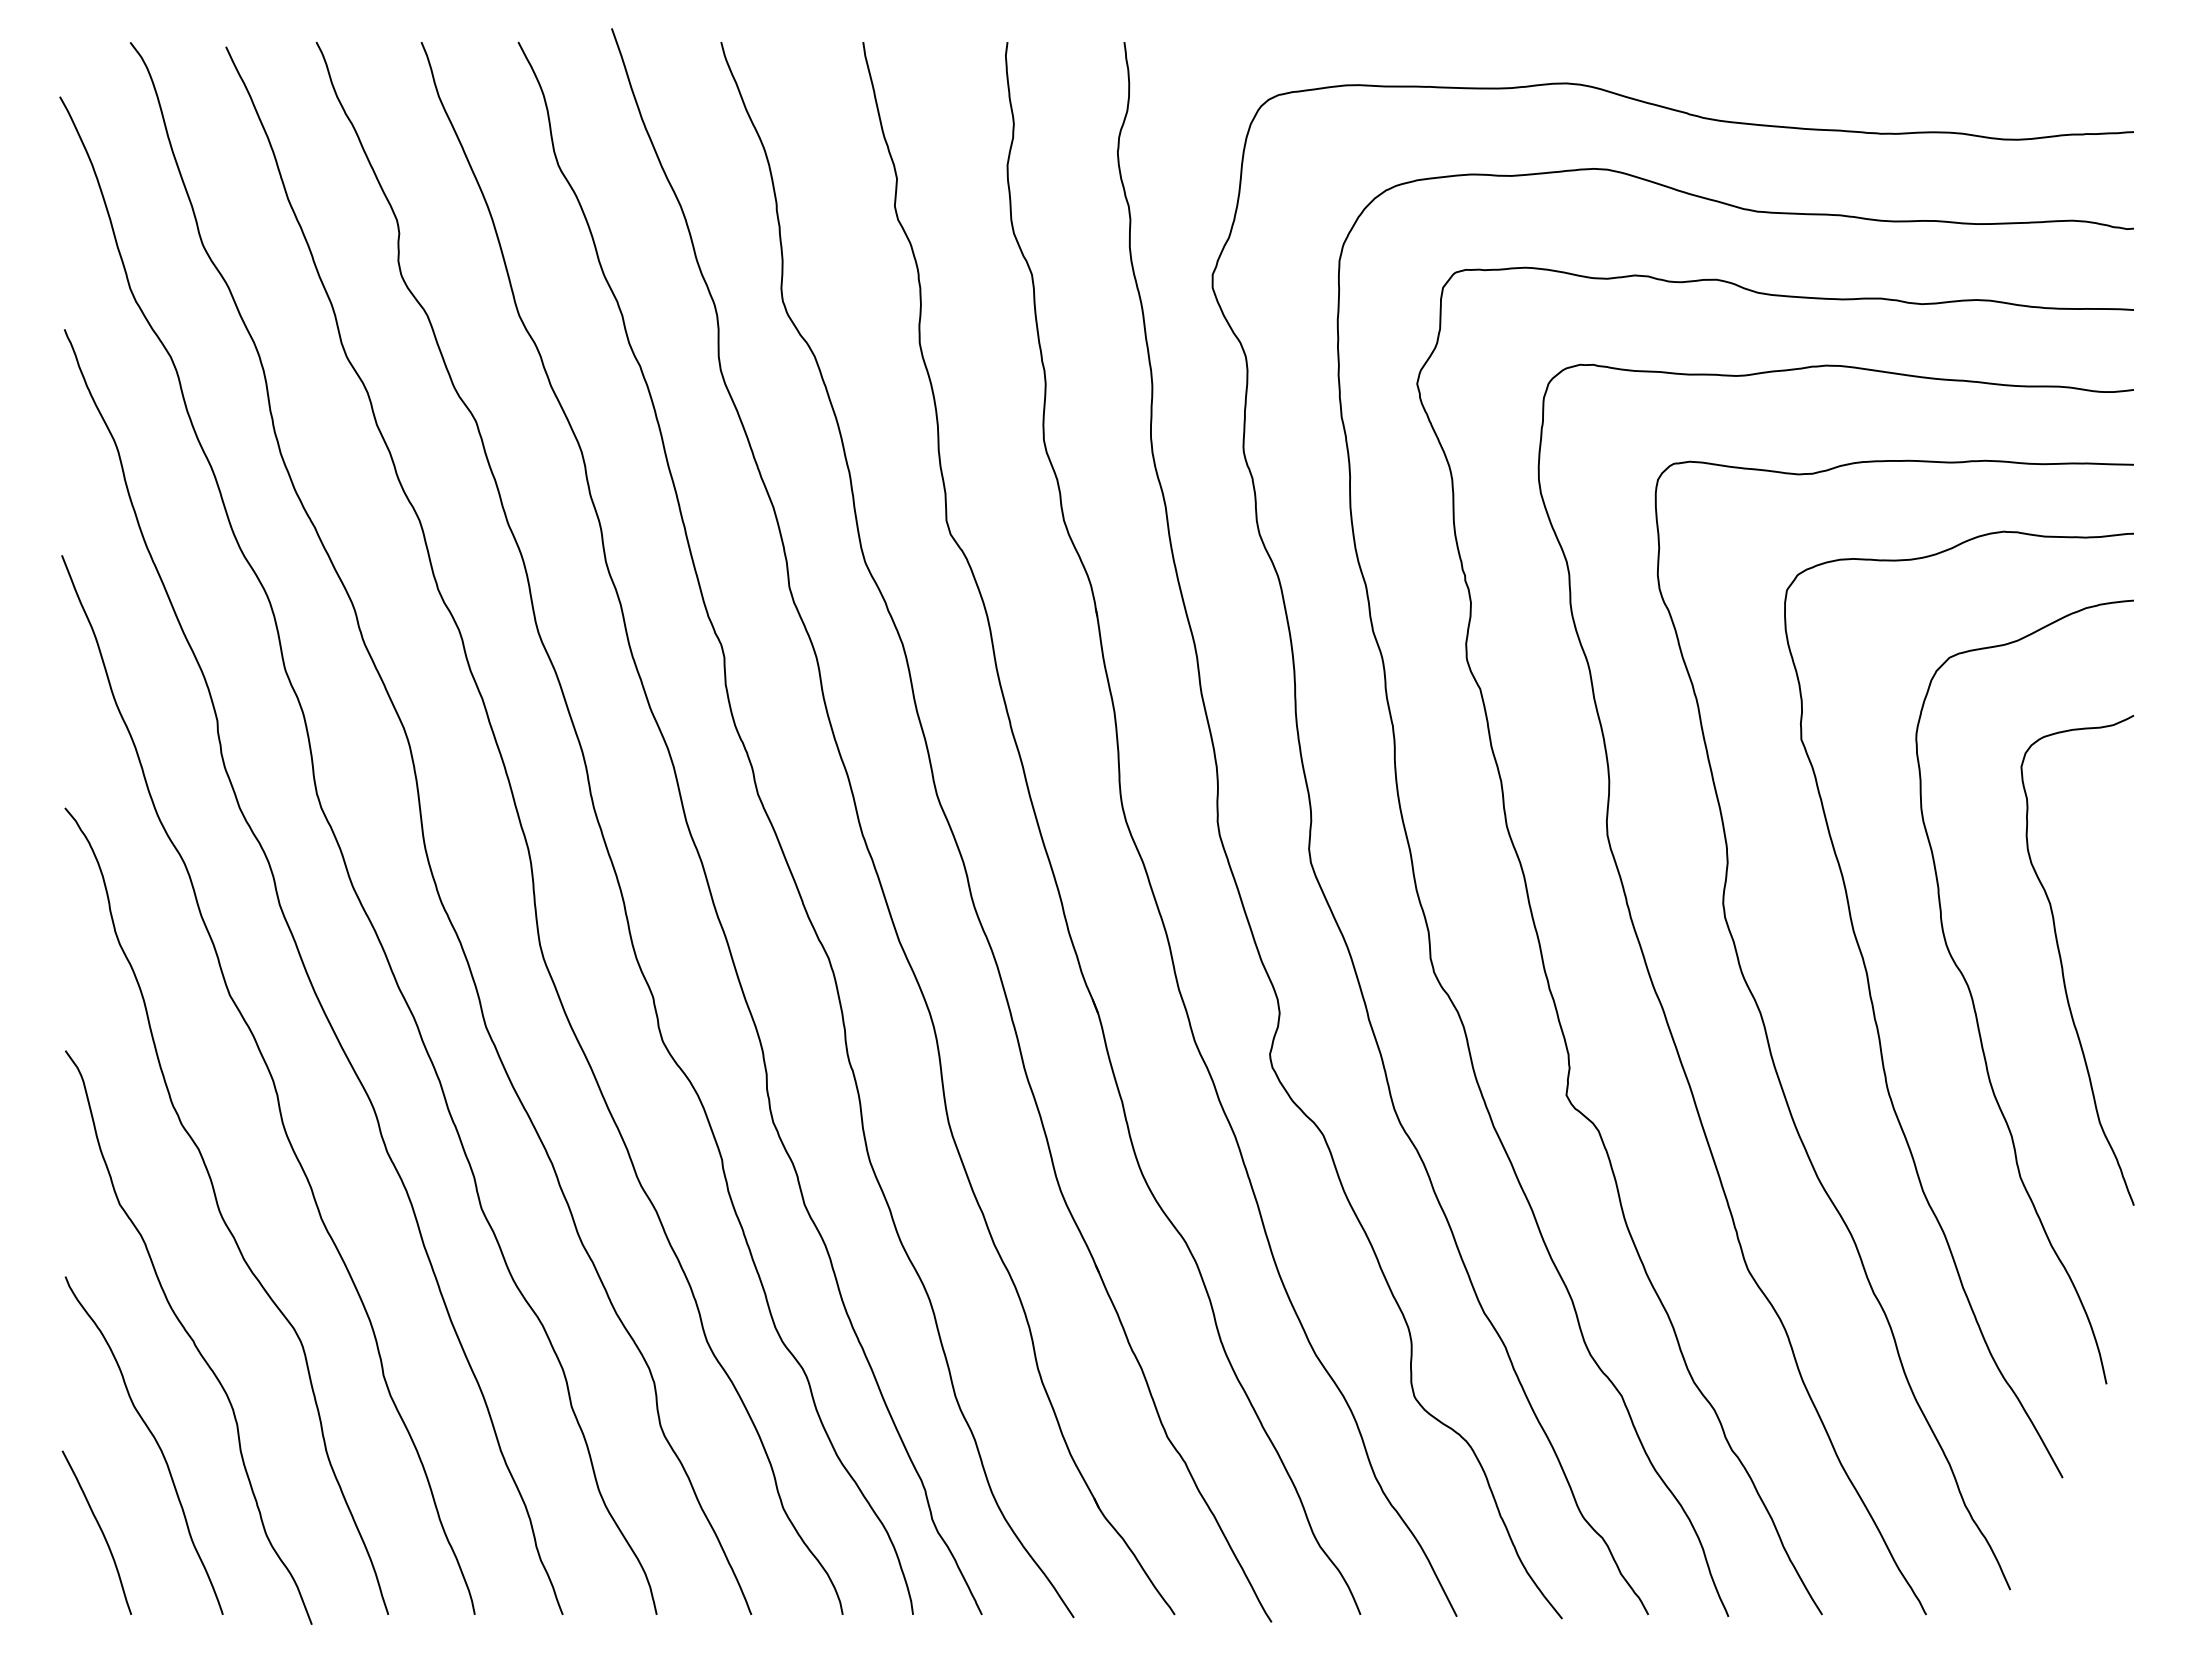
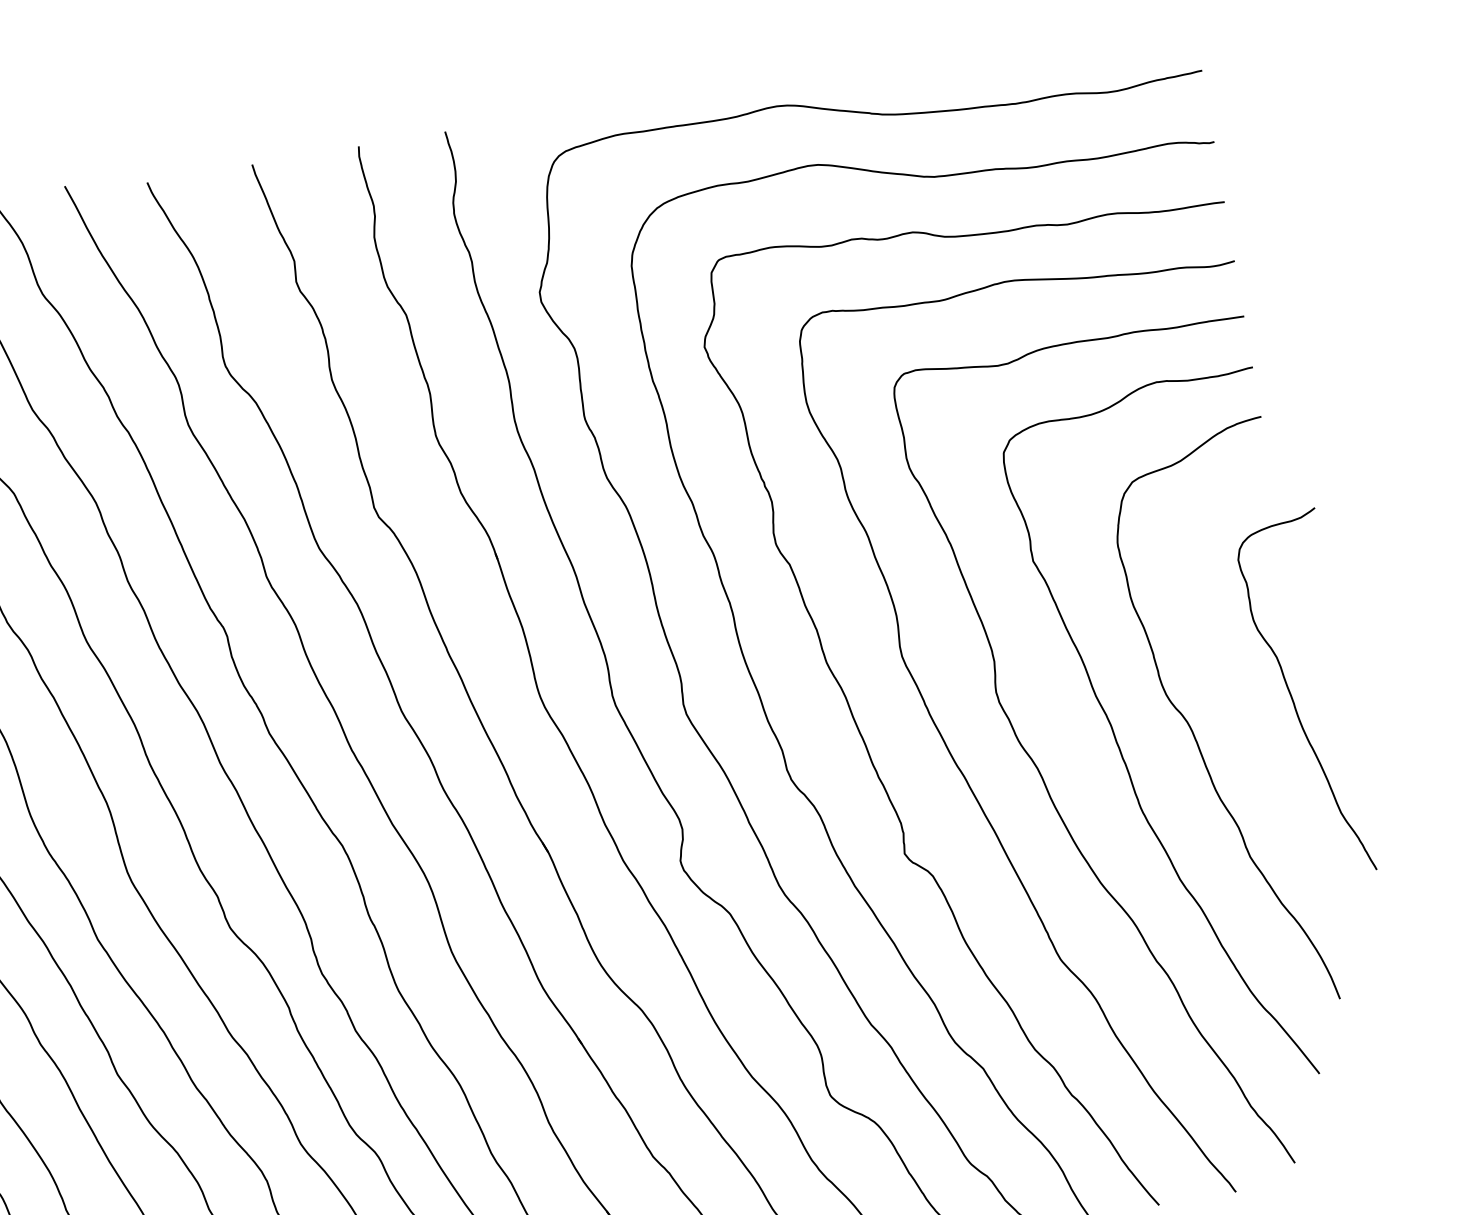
curve: (2062, 962) -> (1293, 699), moved

